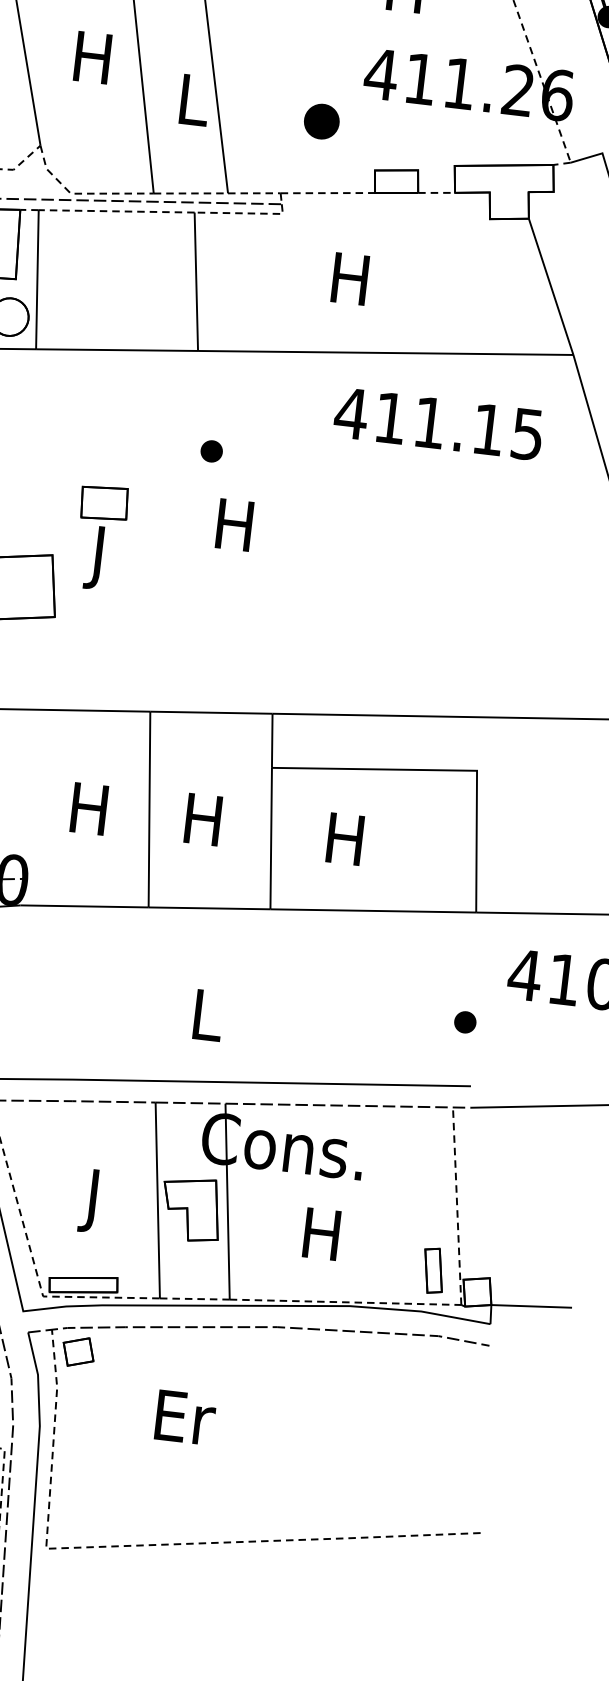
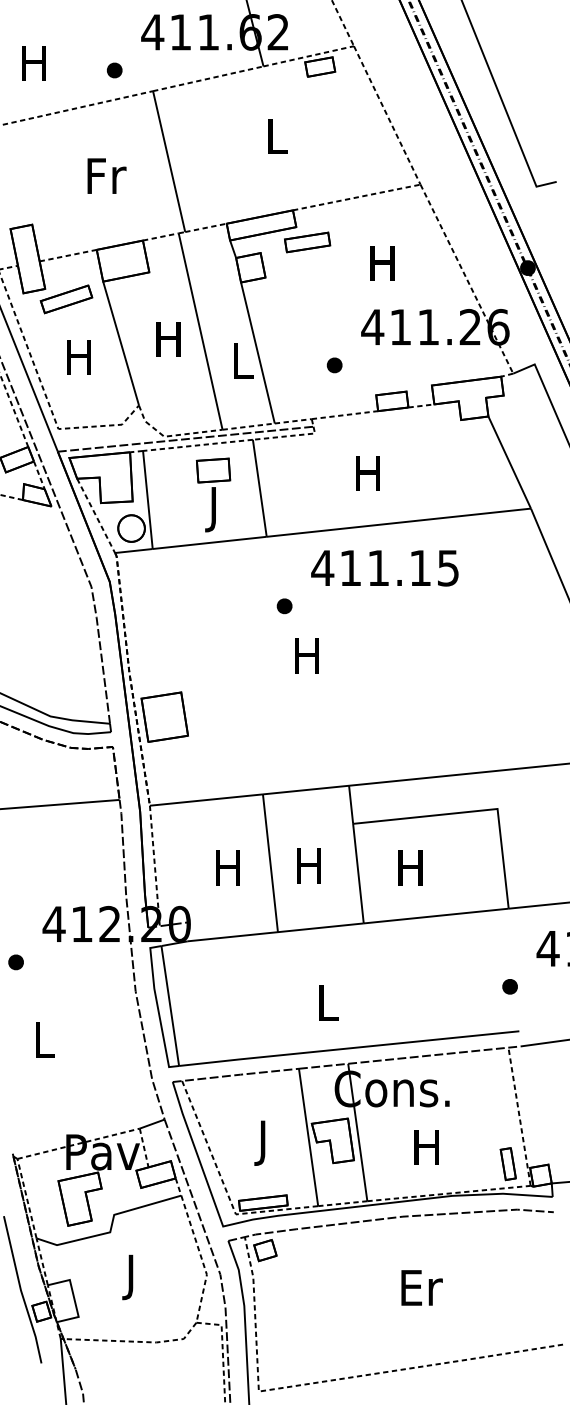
part: (321, 121) -> (334, 365), size x0.62
text: (438, 424) -> (384, 568), moved
part: (100, 536) -> (213, 494), moved
text: (184, 1417) -> (421, 1287), moved

